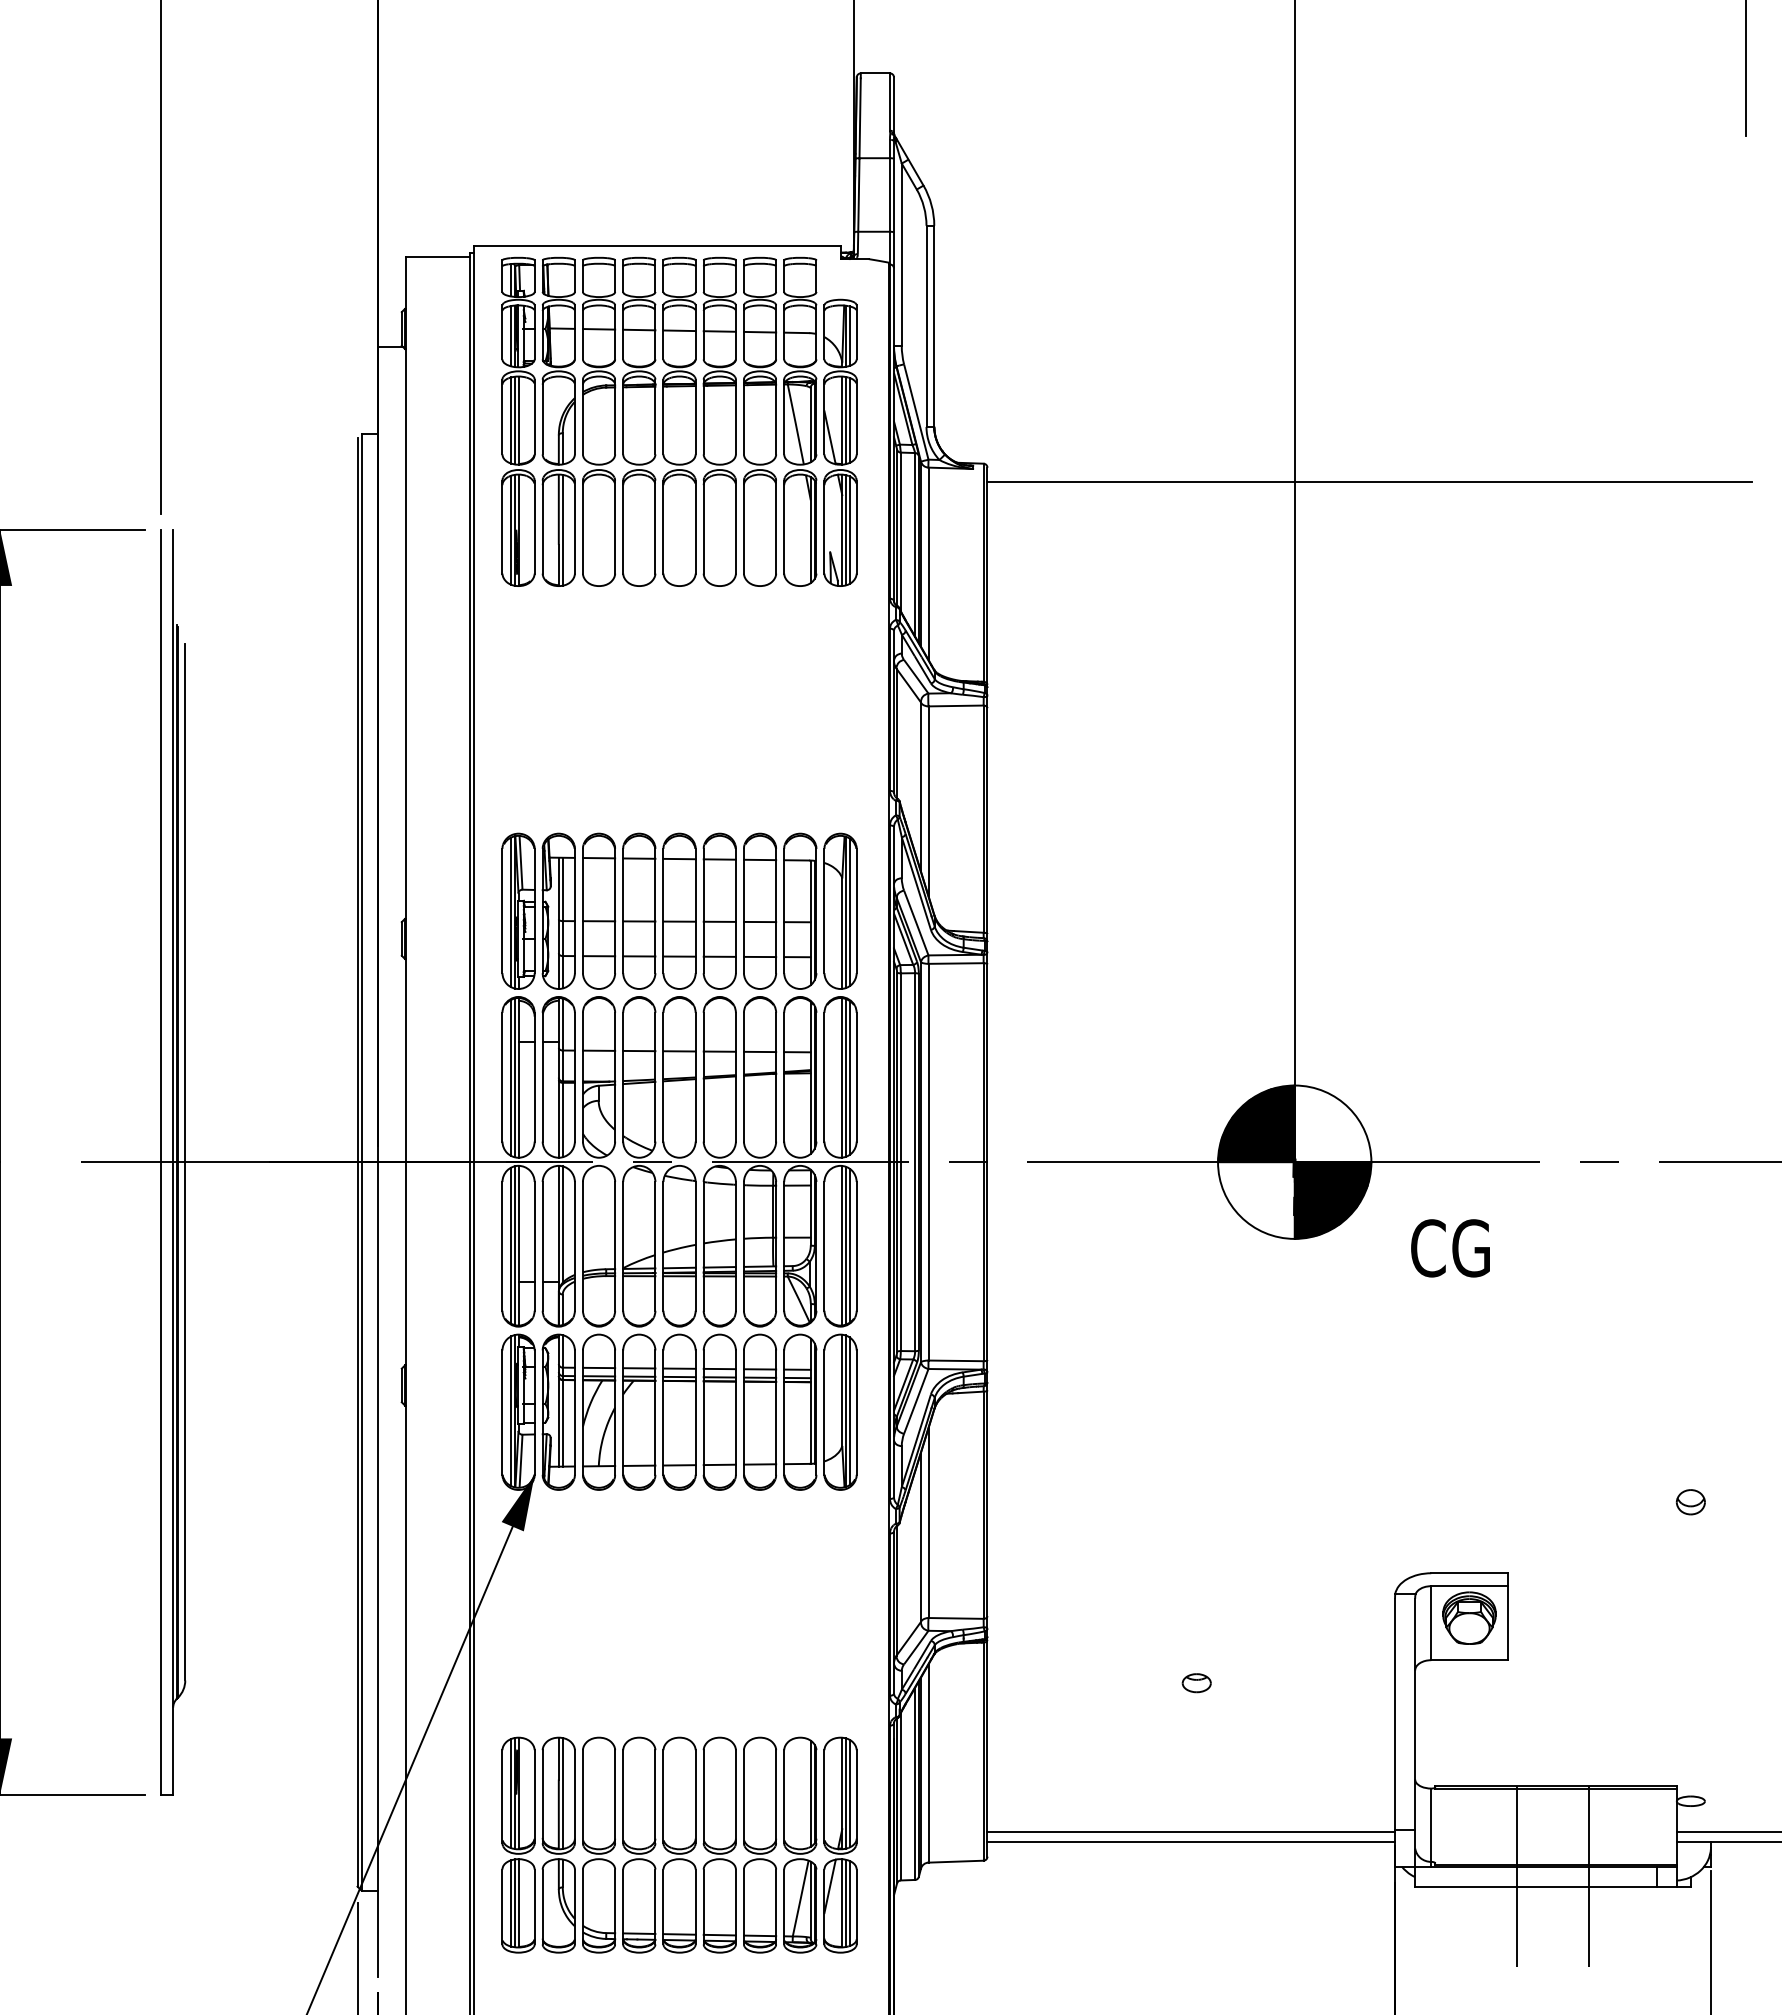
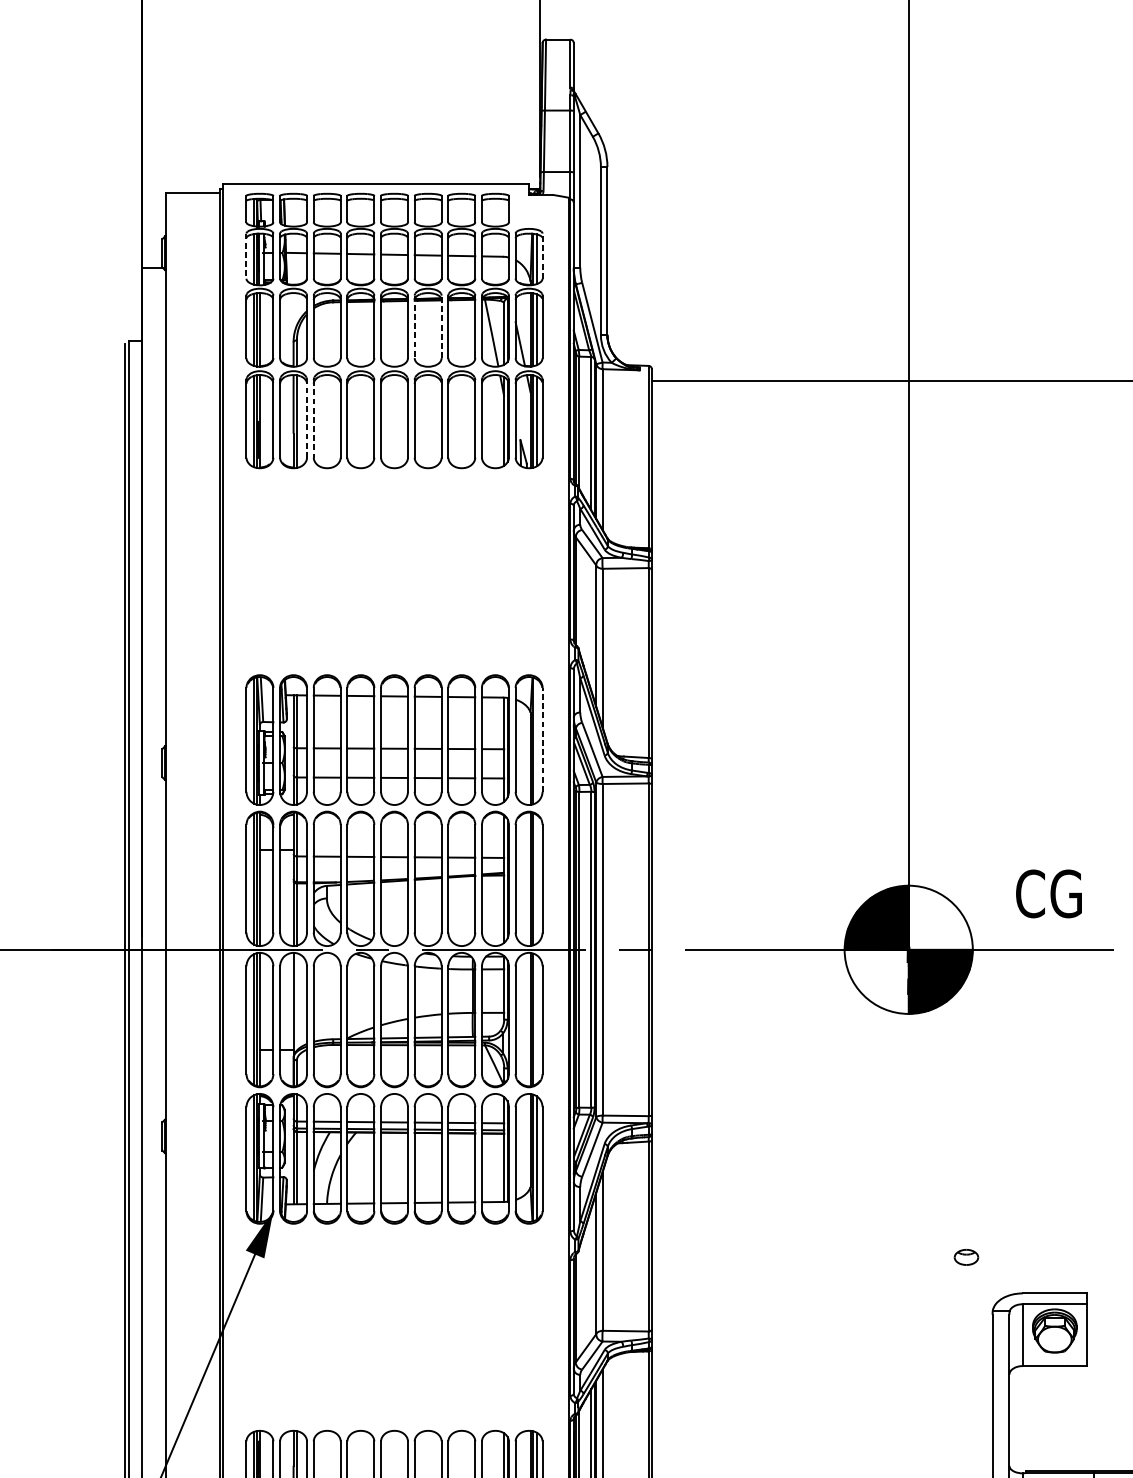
line: (856, 331) -> (542, 255), solid -> dashed
line: (502, 332) -> (246, 256), solid -> dashed
line: (735, 416) -> (441, 326), solid -> dashed
line: (703, 417) -> (414, 327), solid -> dashed
line: (574, 526) -> (306, 418), solid -> dashed
line: (582, 527) -> (313, 419), solid -> dashed
line: (856, 910) -> (542, 739), solid -> dashed
line: (849, 912) -> (536, 741), removed
line: (849, 1077) -> (536, 878), removed
line: (562, 1224) -> (296, 1001), removed
line: (849, 1245) -> (536, 1019), removed
text: (1450, 1248) -> (1048, 894), moved
part: (1196, 1683) -> (966, 1257), moved

